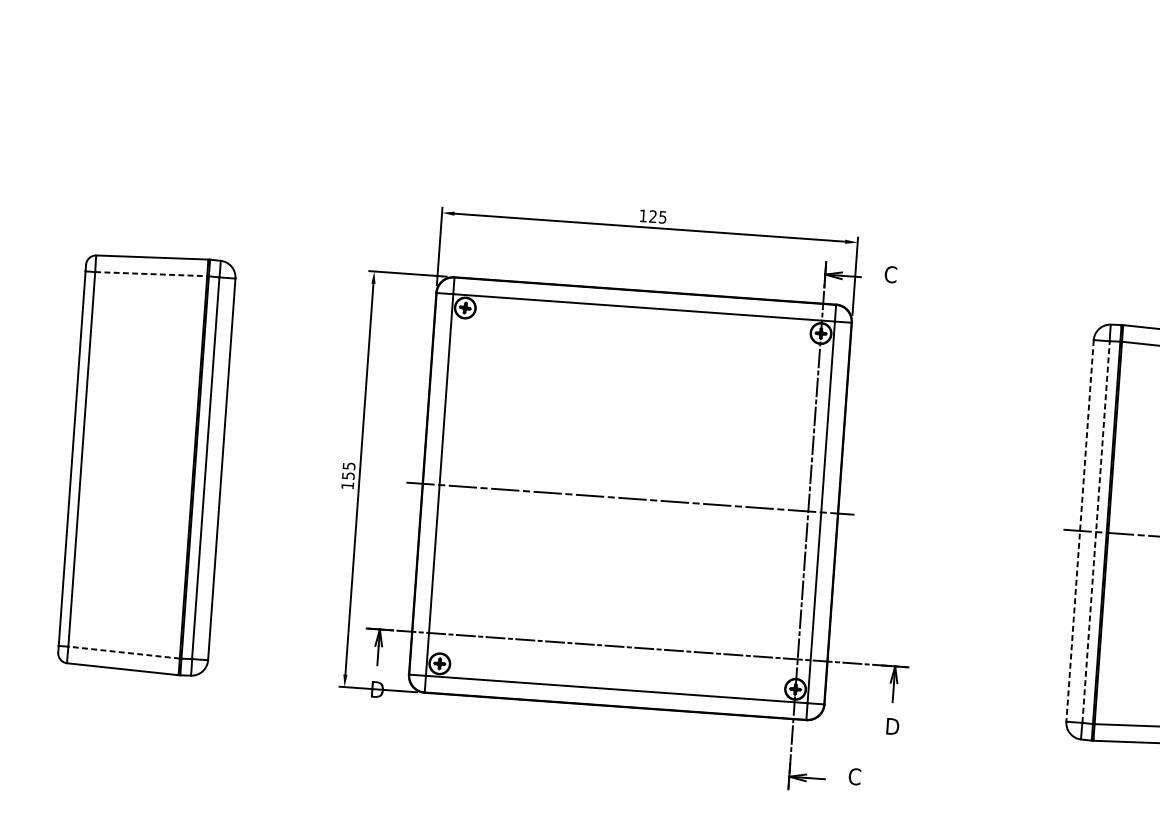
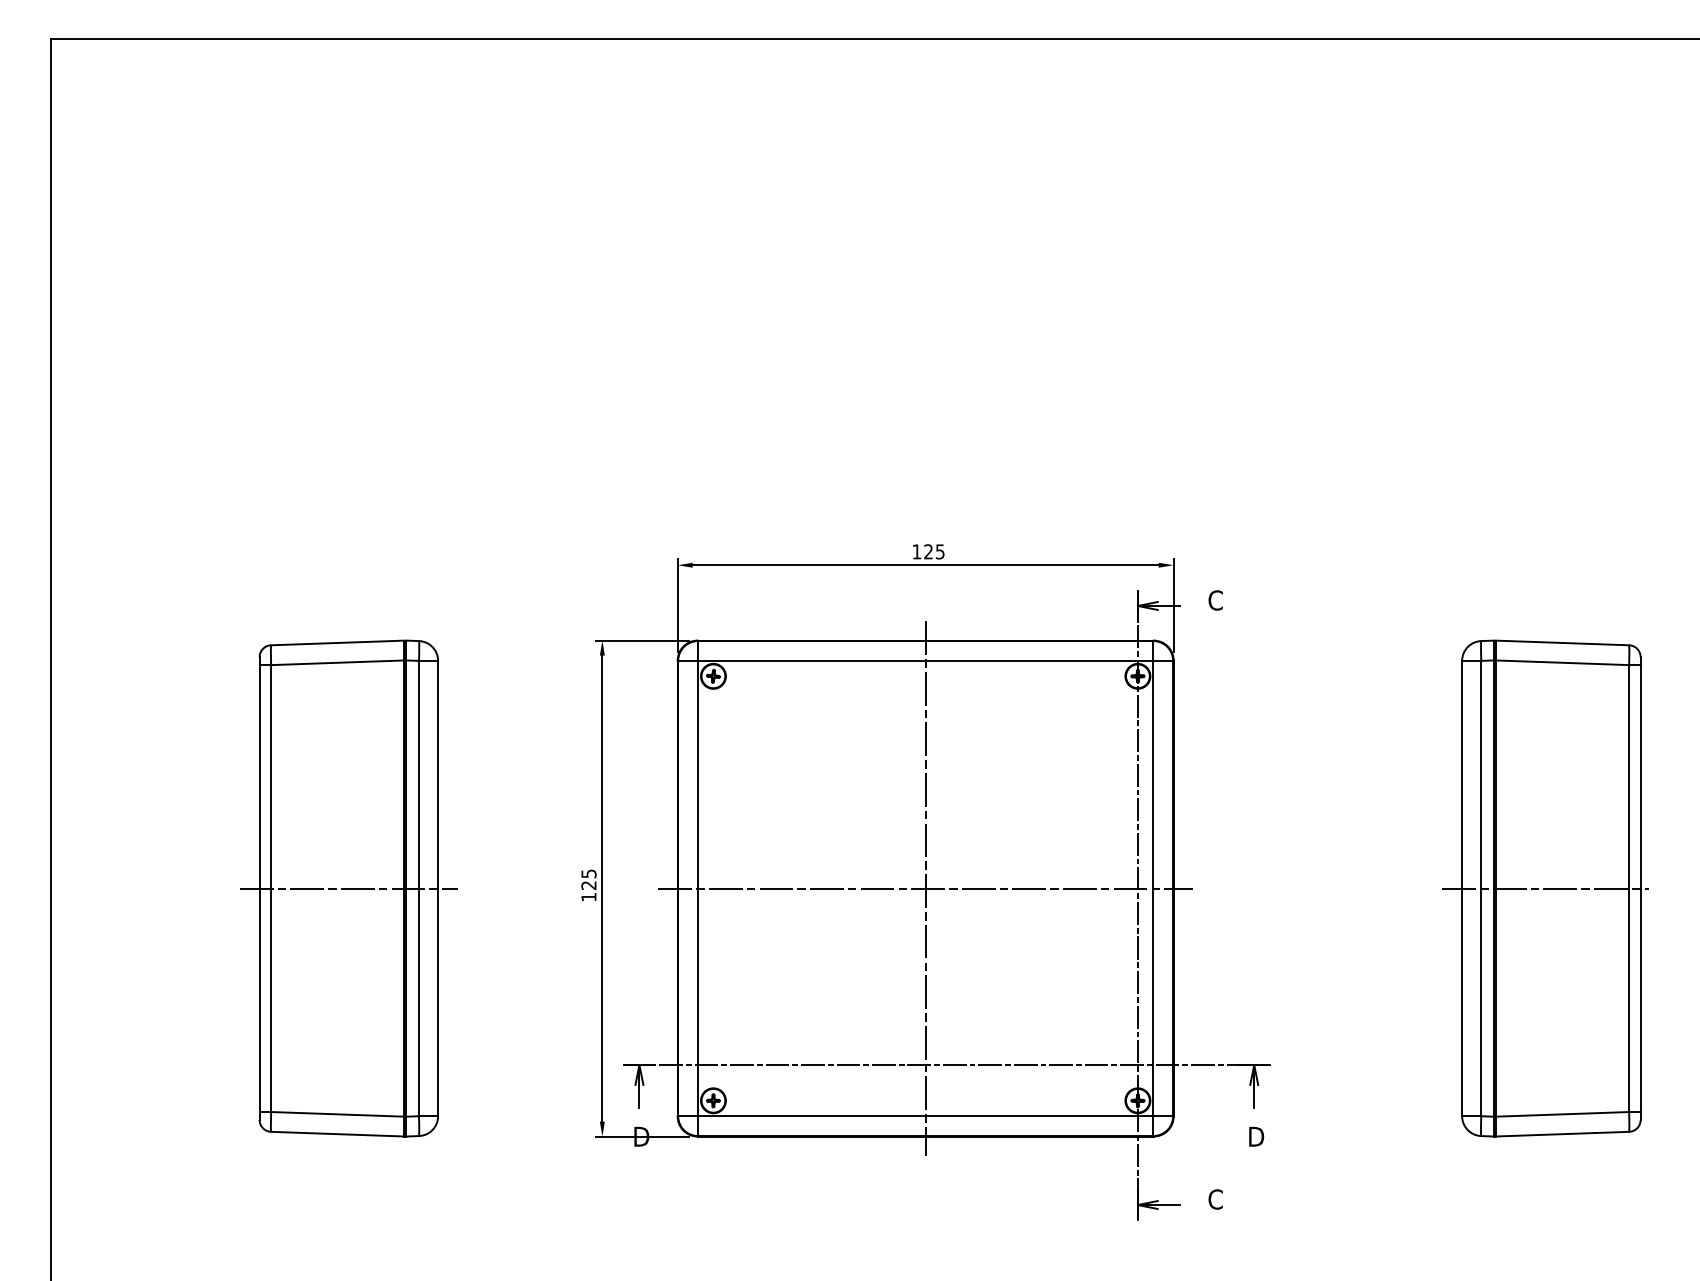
line: (151, 273) -> (337, 662), dashed -> solid
line: (146, 463) -> (348, 888), added
text: (348, 475) -> (588, 885), 155 -> 125
line: (630, 498) -> (925, 888), added
line: (1080, 530) -> (1462, 888), dashed -> solid
line: (1096, 532) -> (1481, 888), dashed -> solid
line: (123, 652) -> (337, 1114), dashed -> solid

